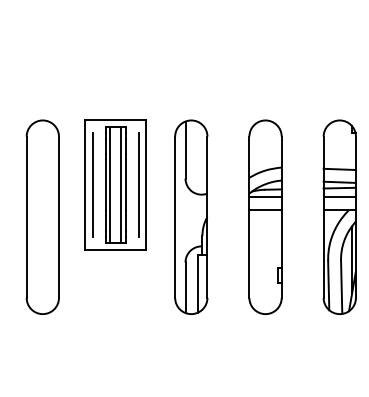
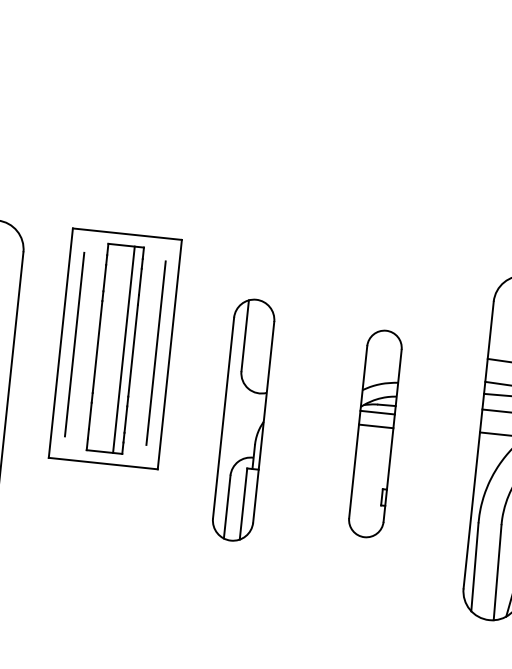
line: (110, 184) -> (106, 346), removed
part: (191, 216) -> (243, 418), size x0.7
part: (265, 216) -> (375, 432), size x0.6

